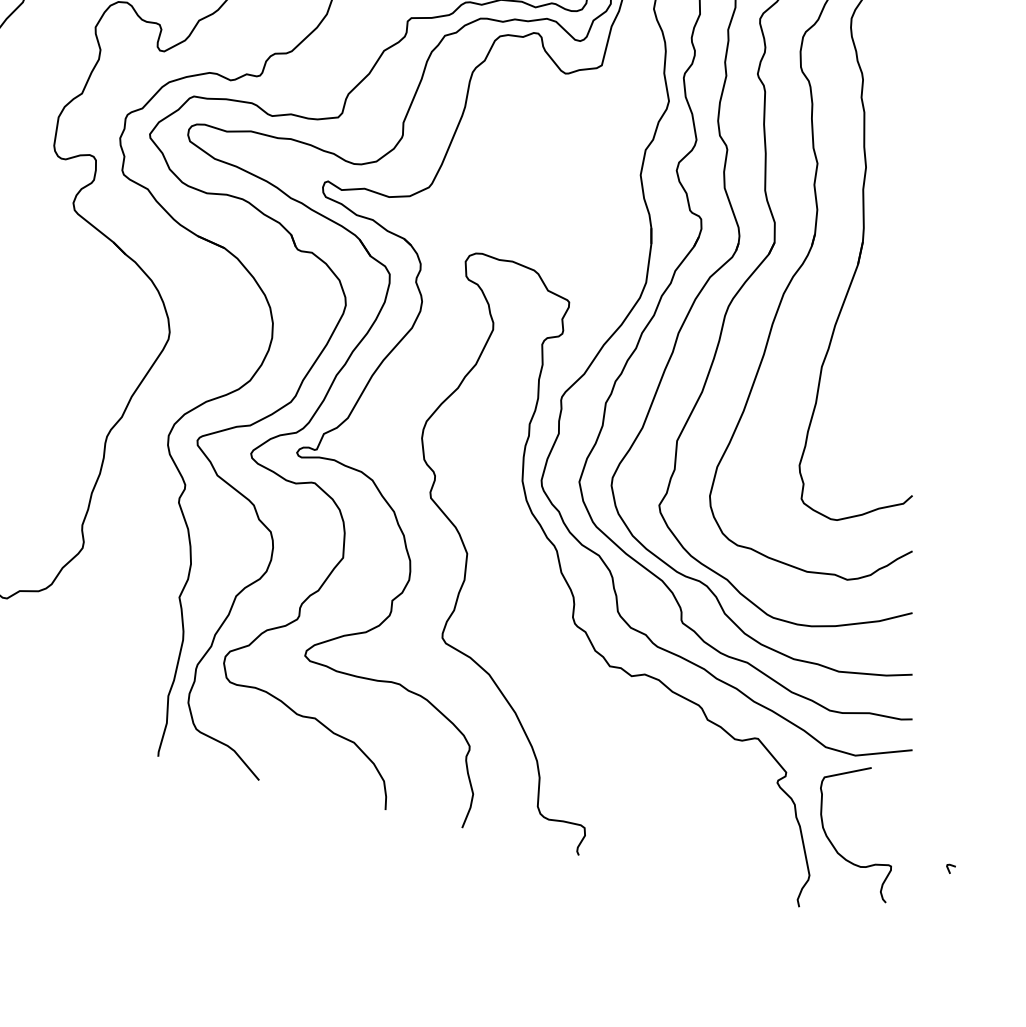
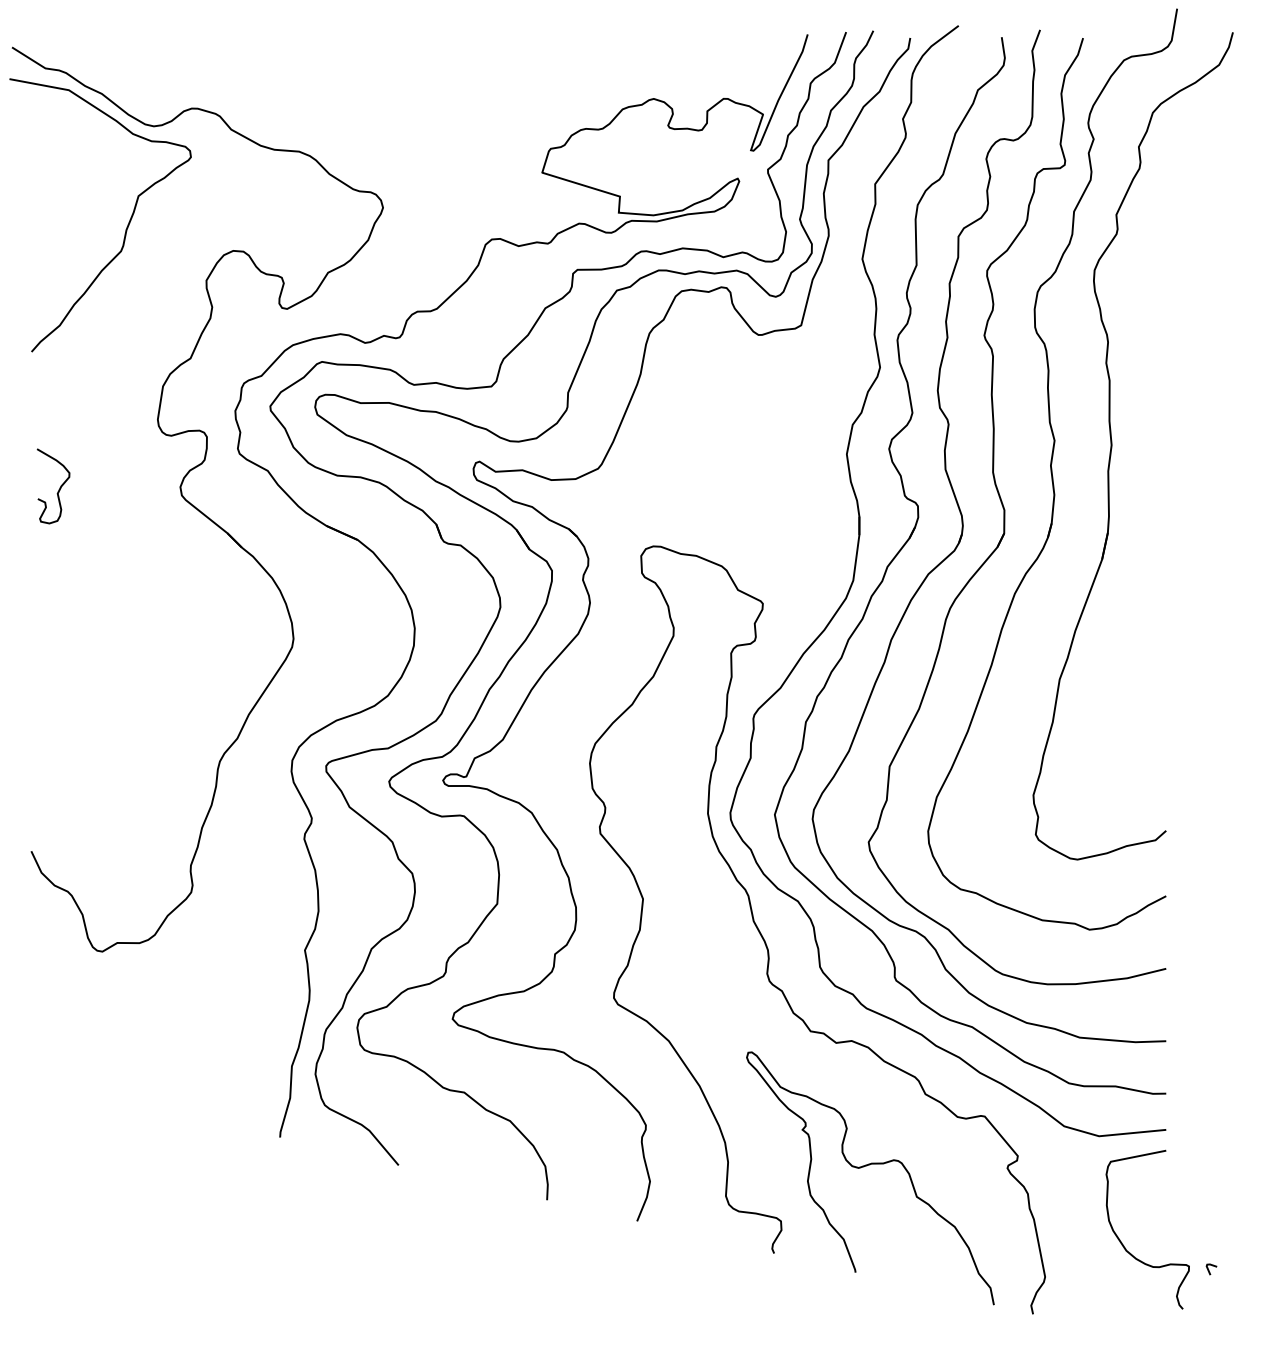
curve: (657, 781) -> (866, 1166), added
curve: (836, 848) -> (1124, 1245), moved

